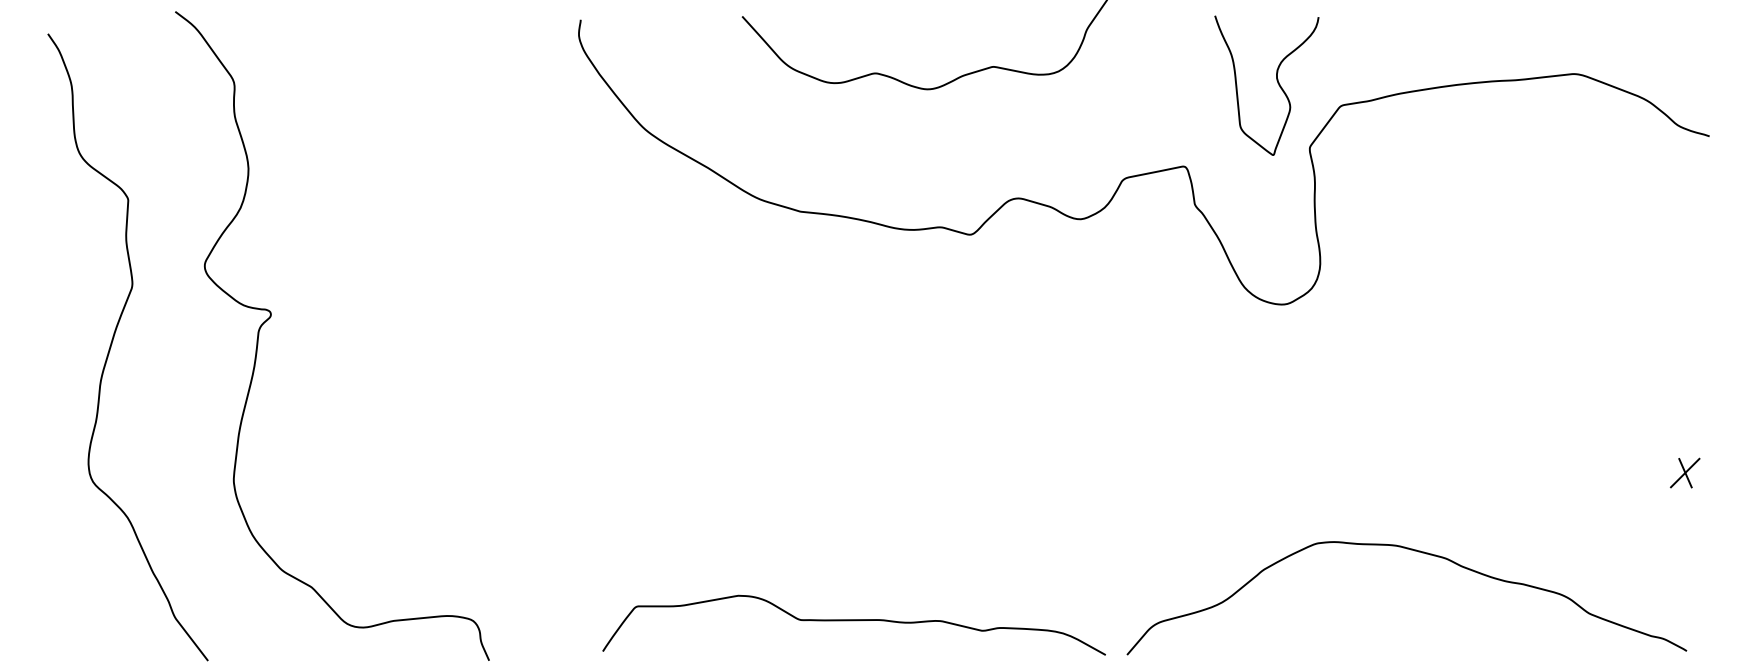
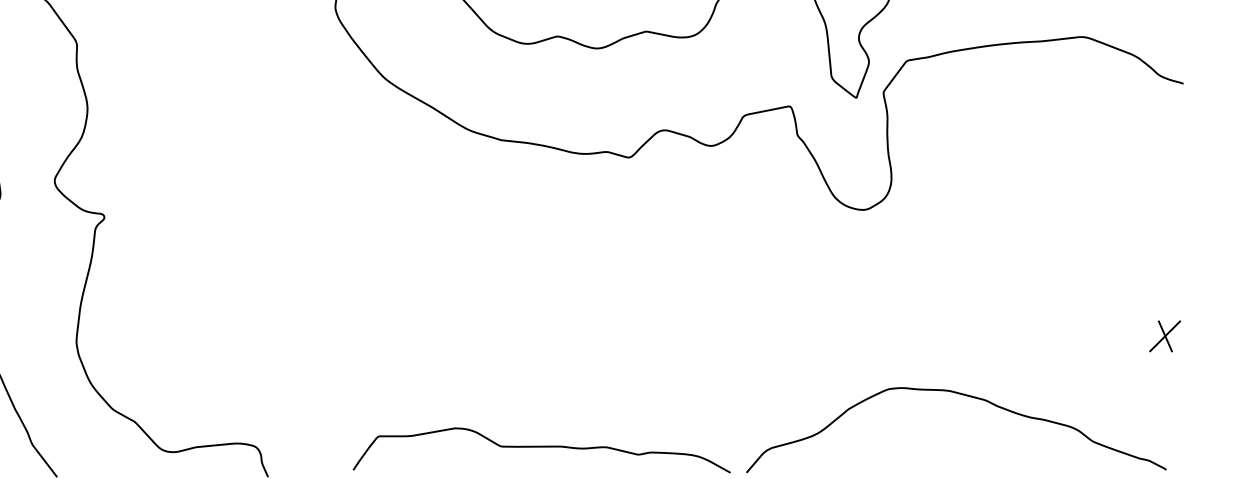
part: (1685, 472) -> (1165, 335), size x1.4

